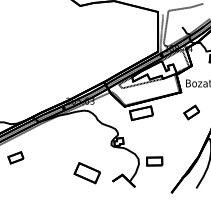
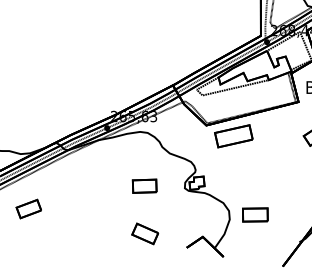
part: (86, 143) -> (144, 185), added
part: (86, 172) -> (144, 232), size x0.62

